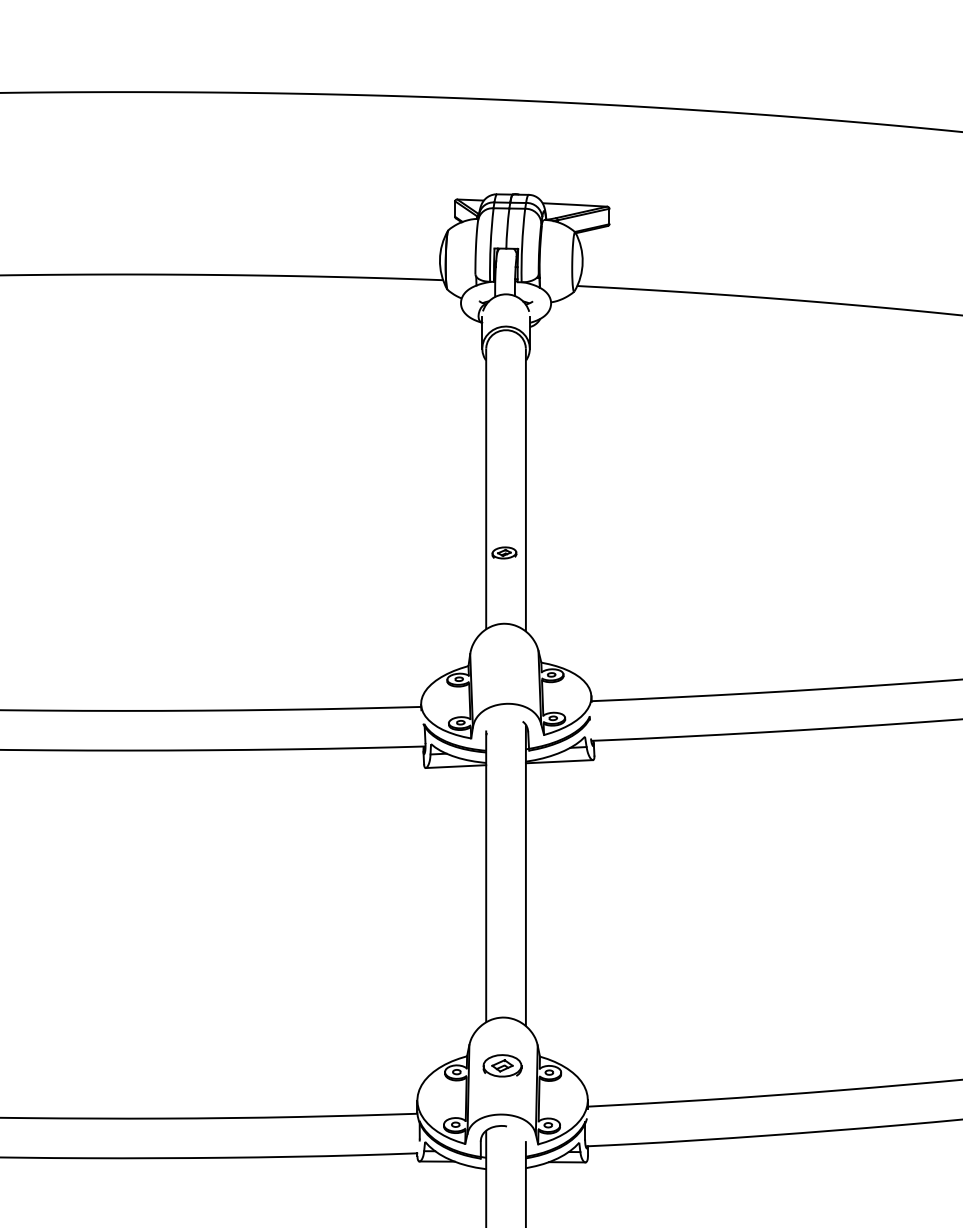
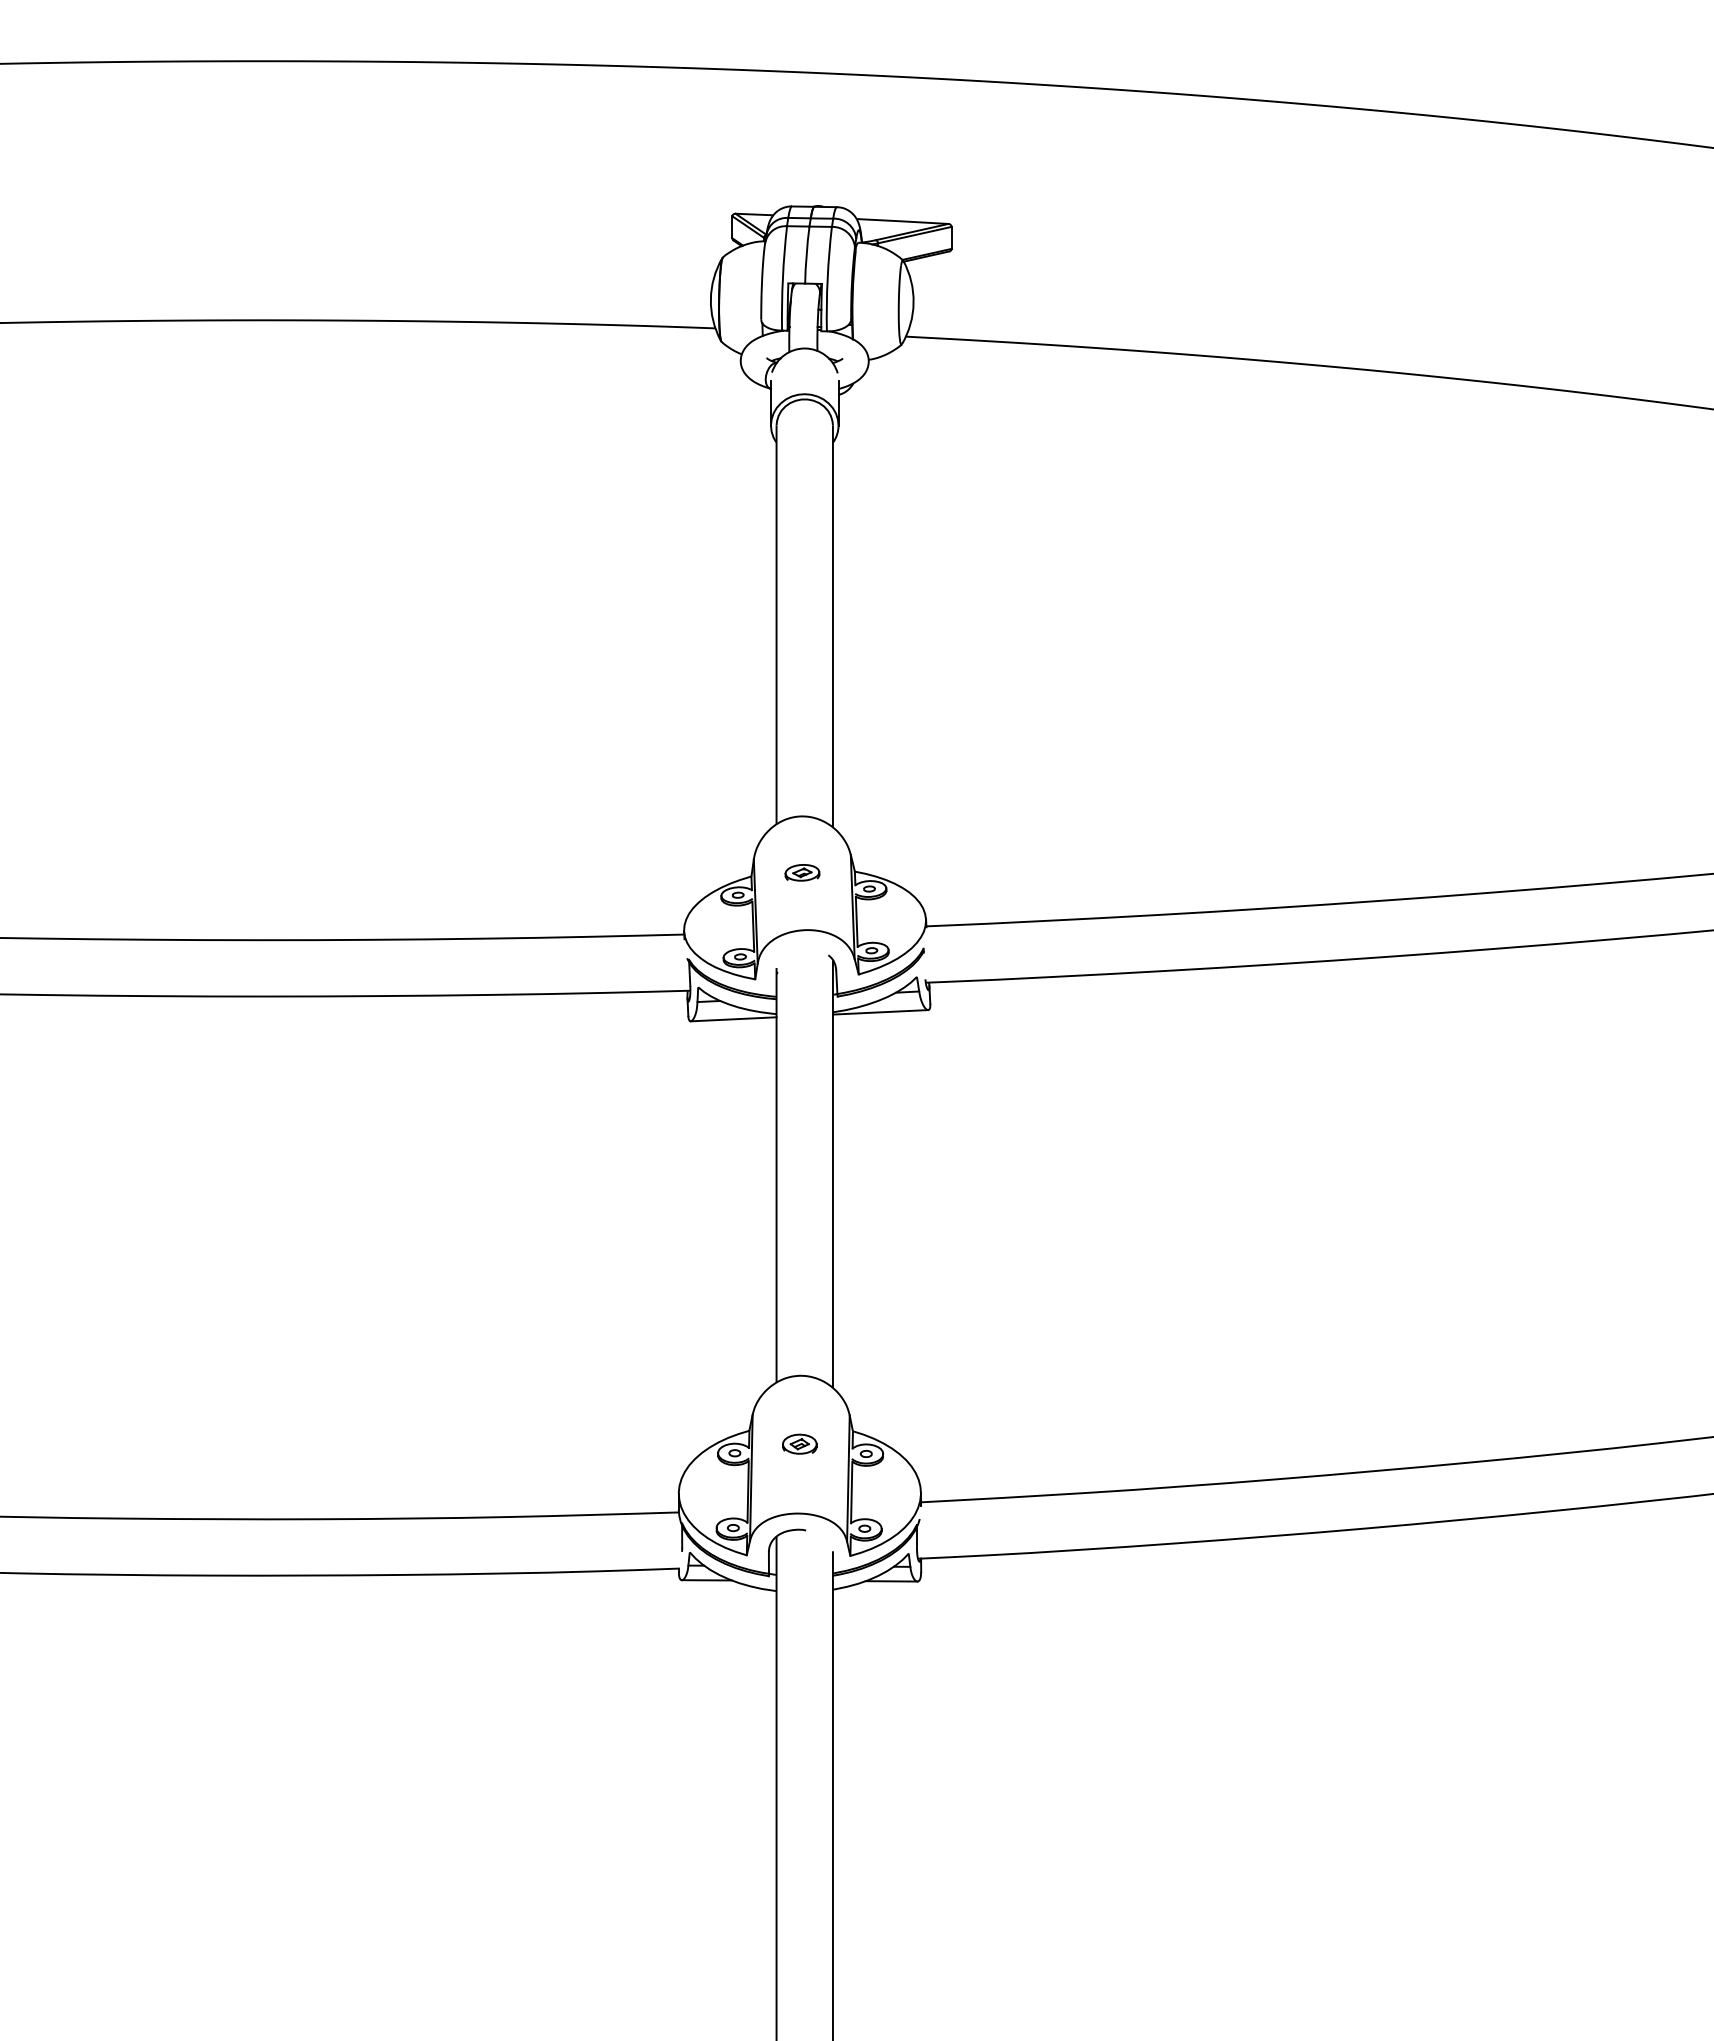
part: (504, 552) -> (802, 872), moved
part: (502, 1065) -> (799, 1443), size x0.62

